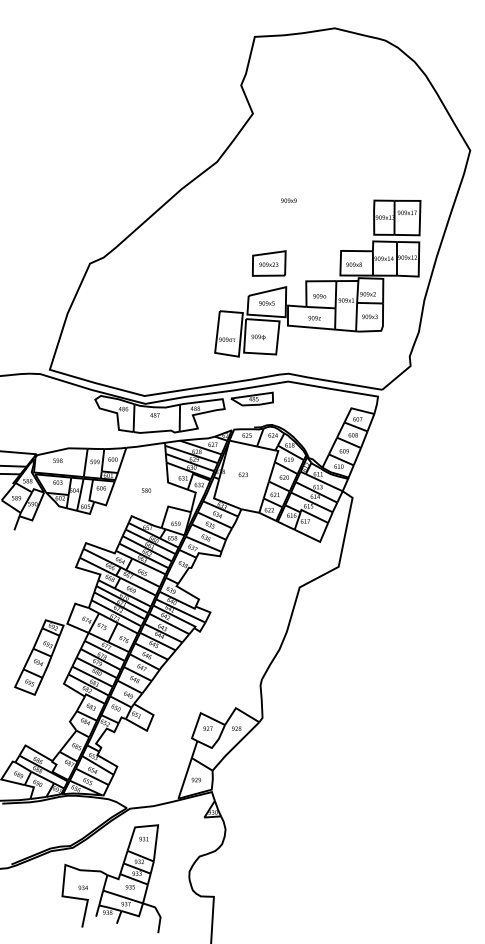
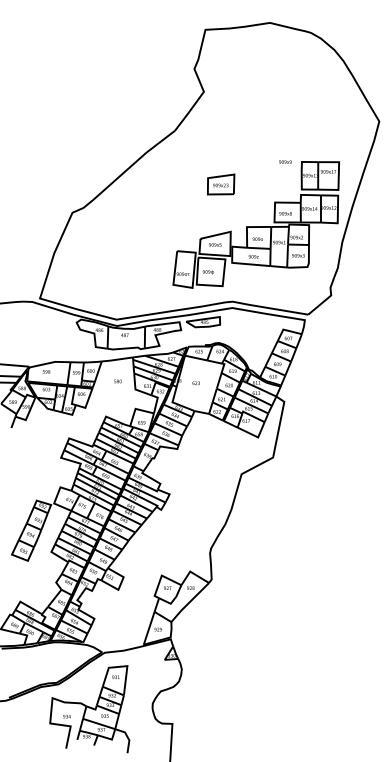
text: (288, 200) -> (285, 161), moved
part: (268, 263) -> (220, 184), moved
text: (146, 490) -> (118, 381), moved

